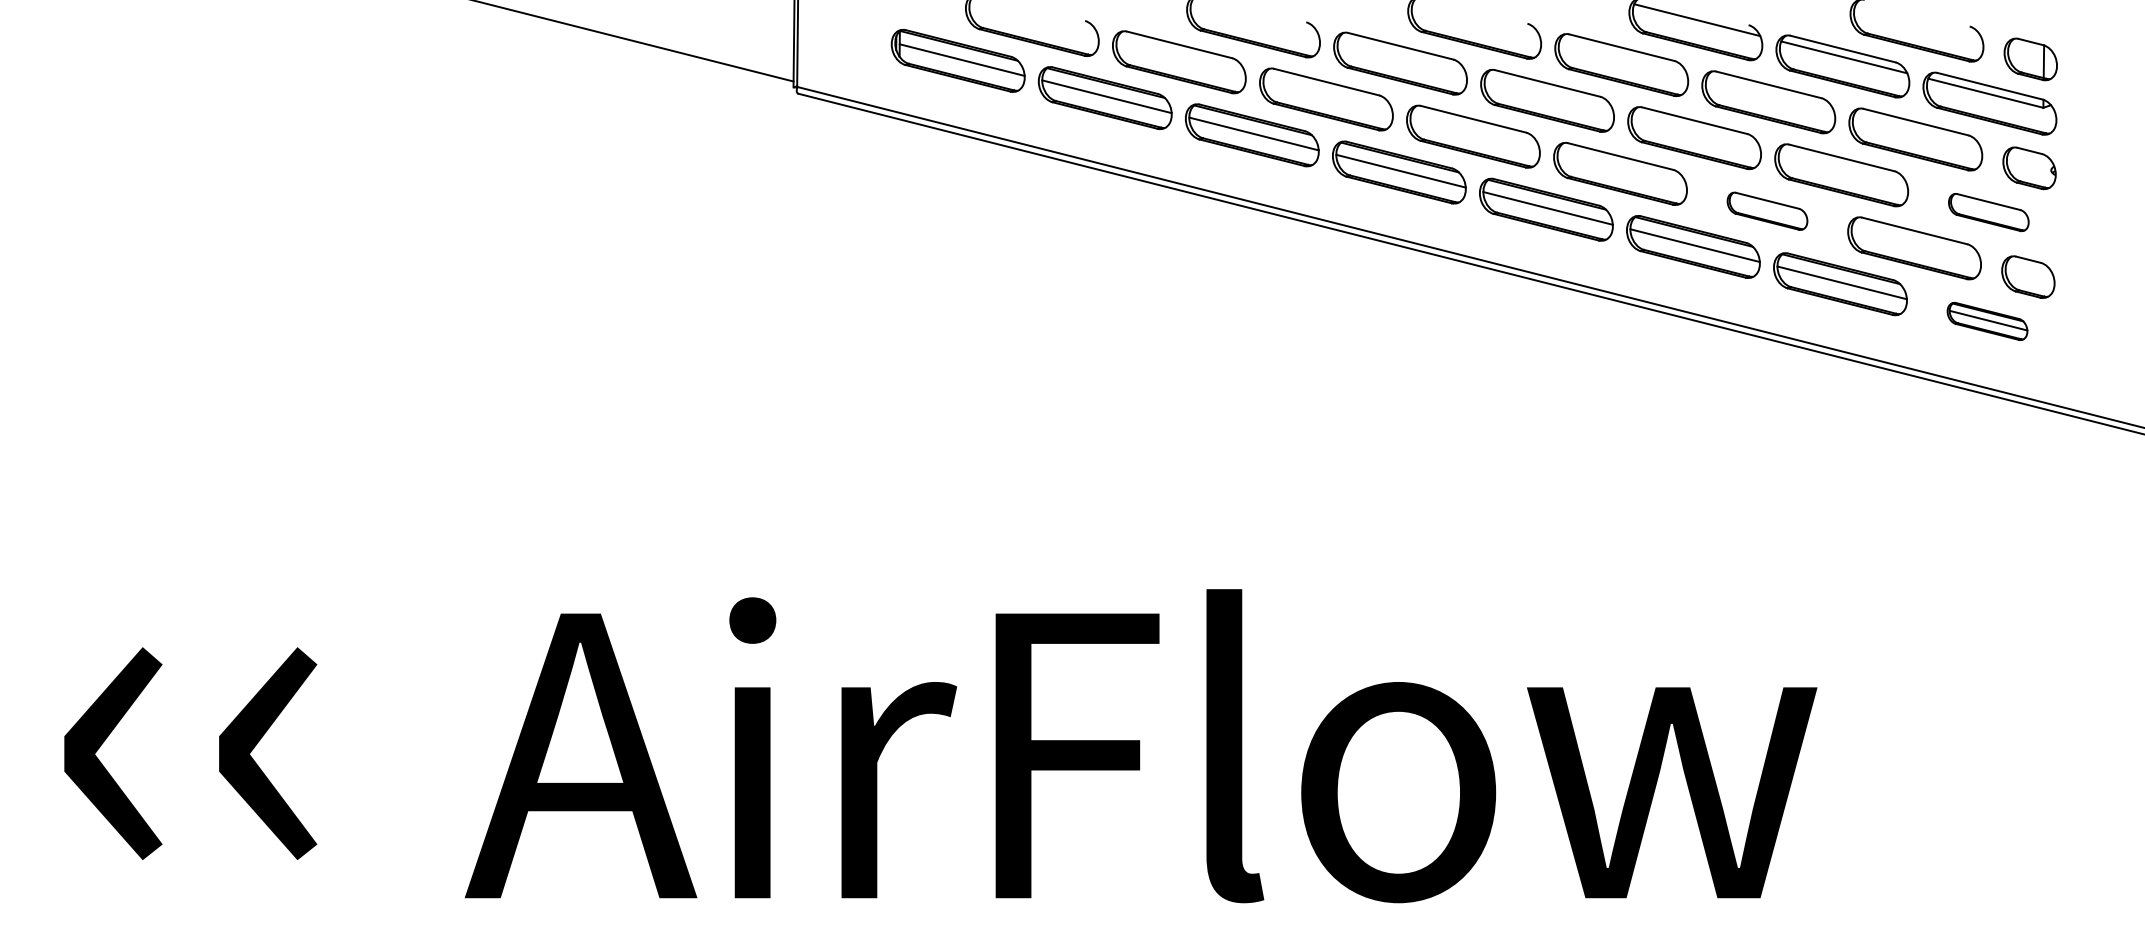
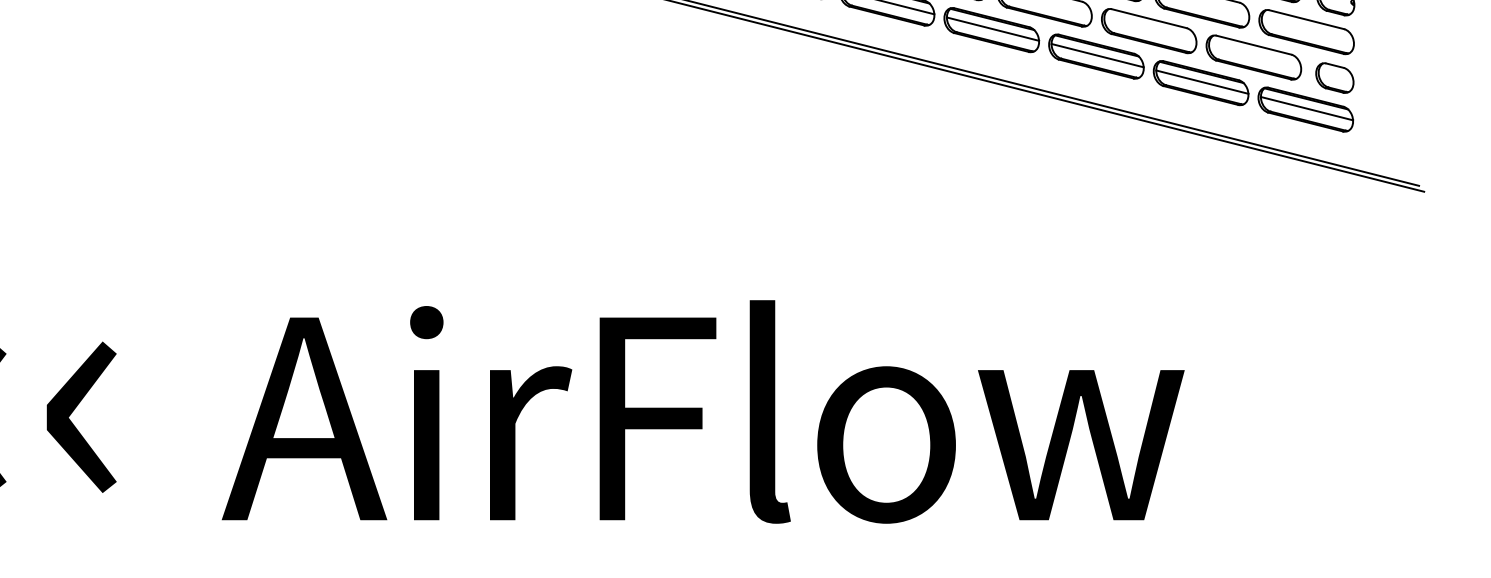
part: (1767, 211) -> (1149, 31), size x1.67
part: (1988, 212) -> (1306, 32), size x1.67
part: (1987, 321) -> (1305, 109), size x1.67

